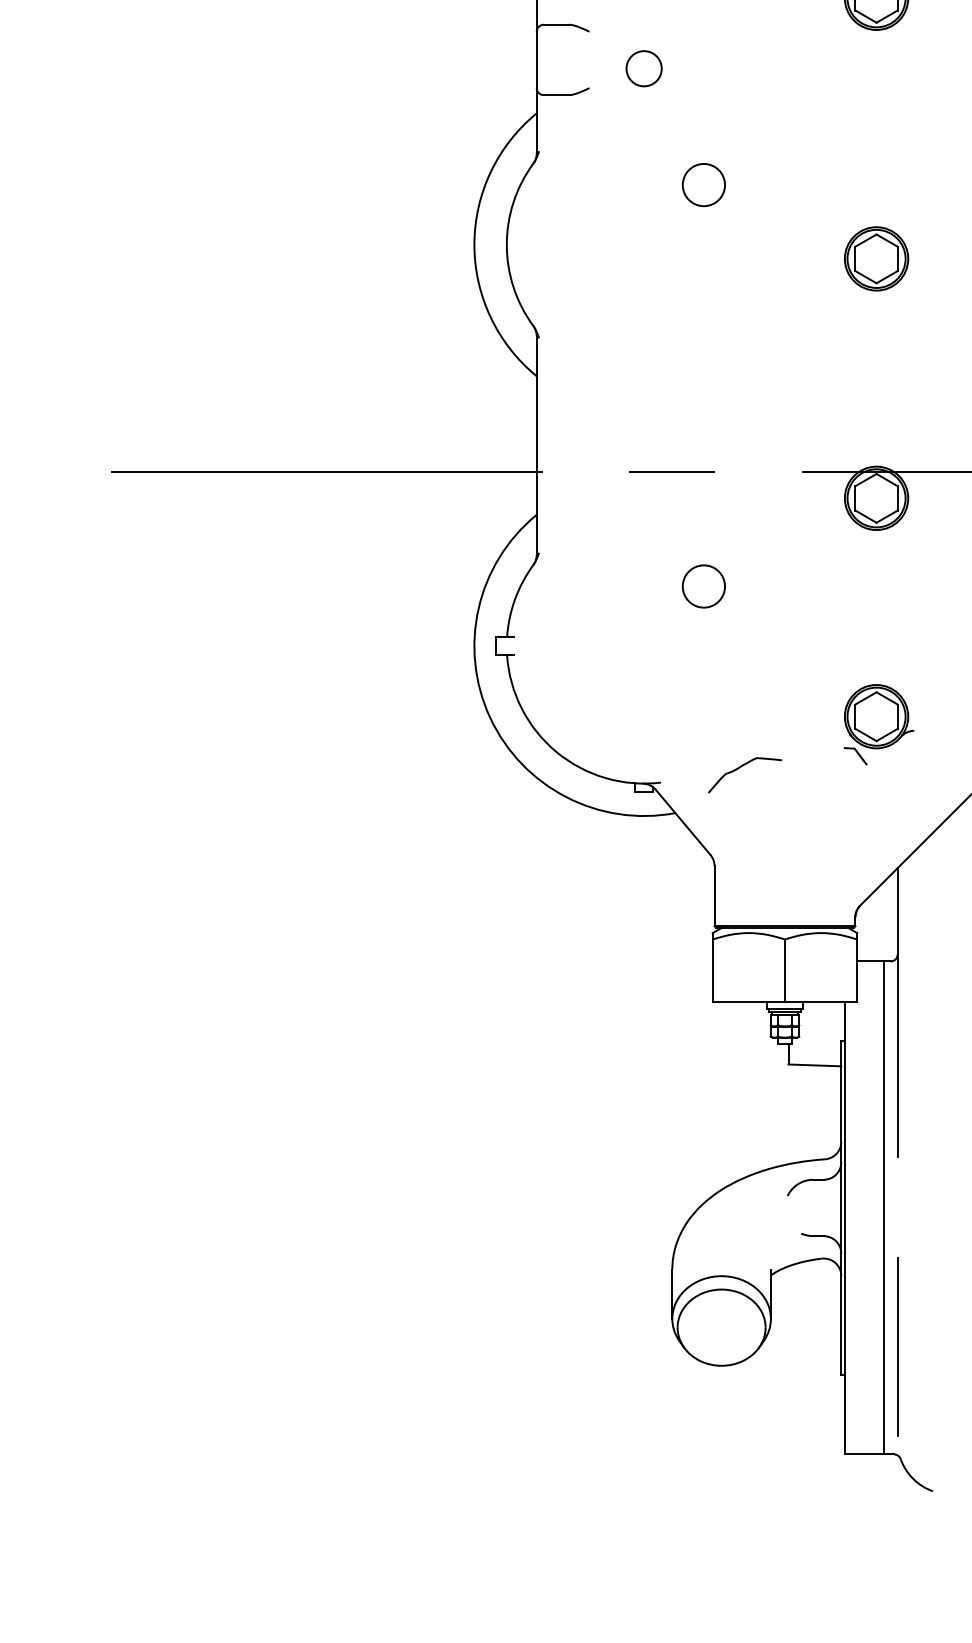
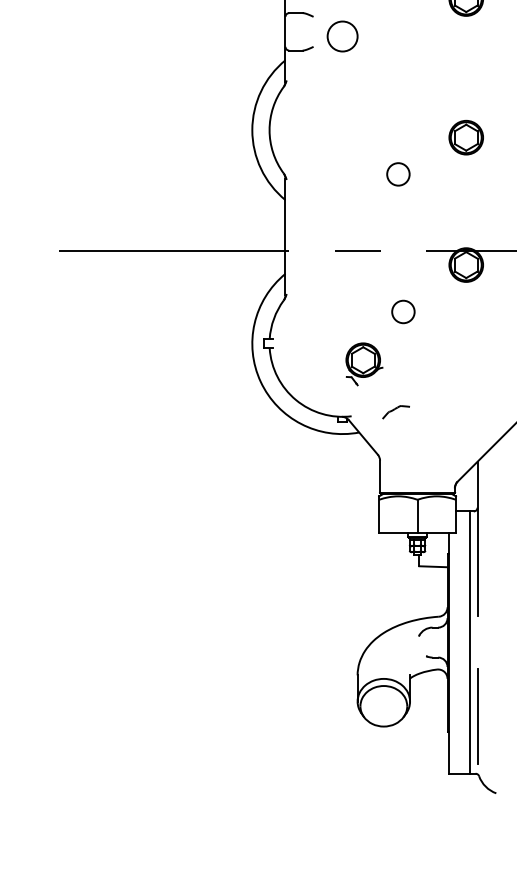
circle: (643, 68) -> (342, 36), size x1.6
circle: (704, 185) -> (398, 174), moved
circle: (704, 585) -> (403, 311), moved
part: (878, 724) -> (364, 364), moved
part: (743, 775) -> (395, 412), size x0.7

